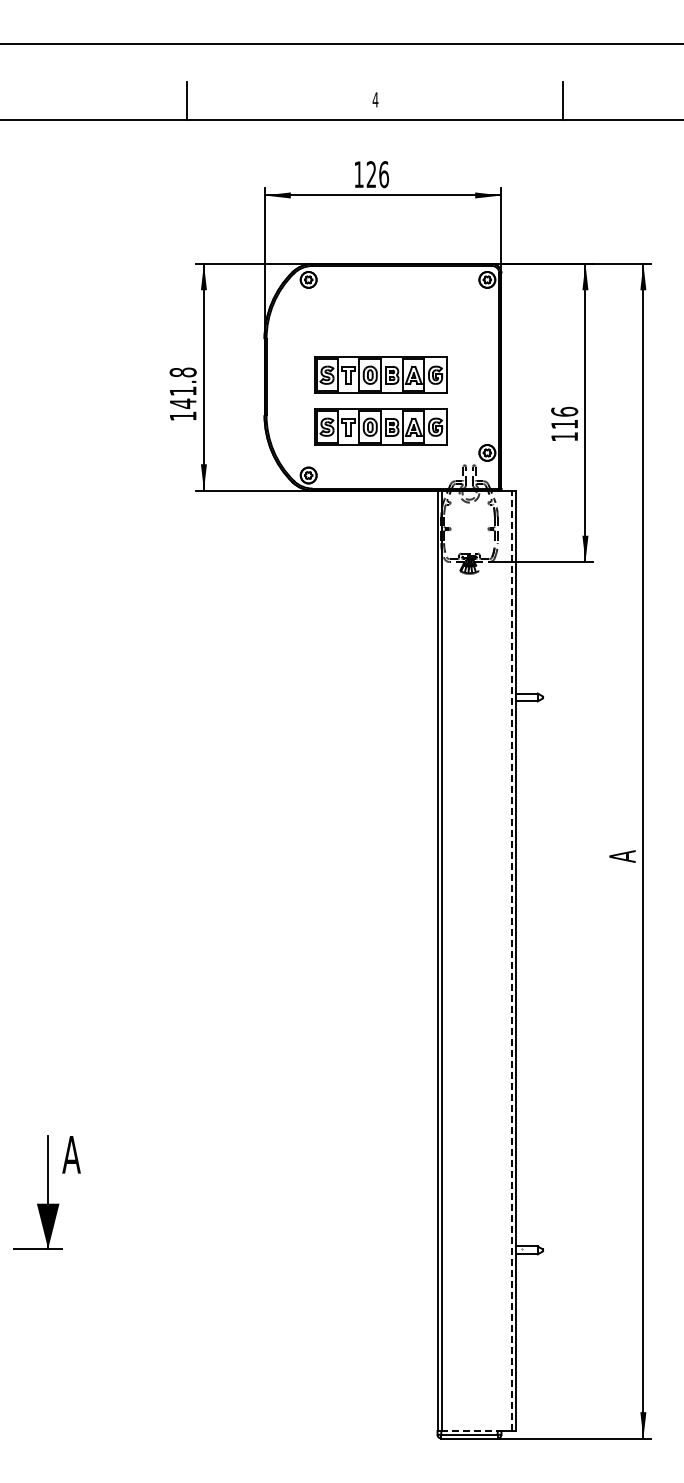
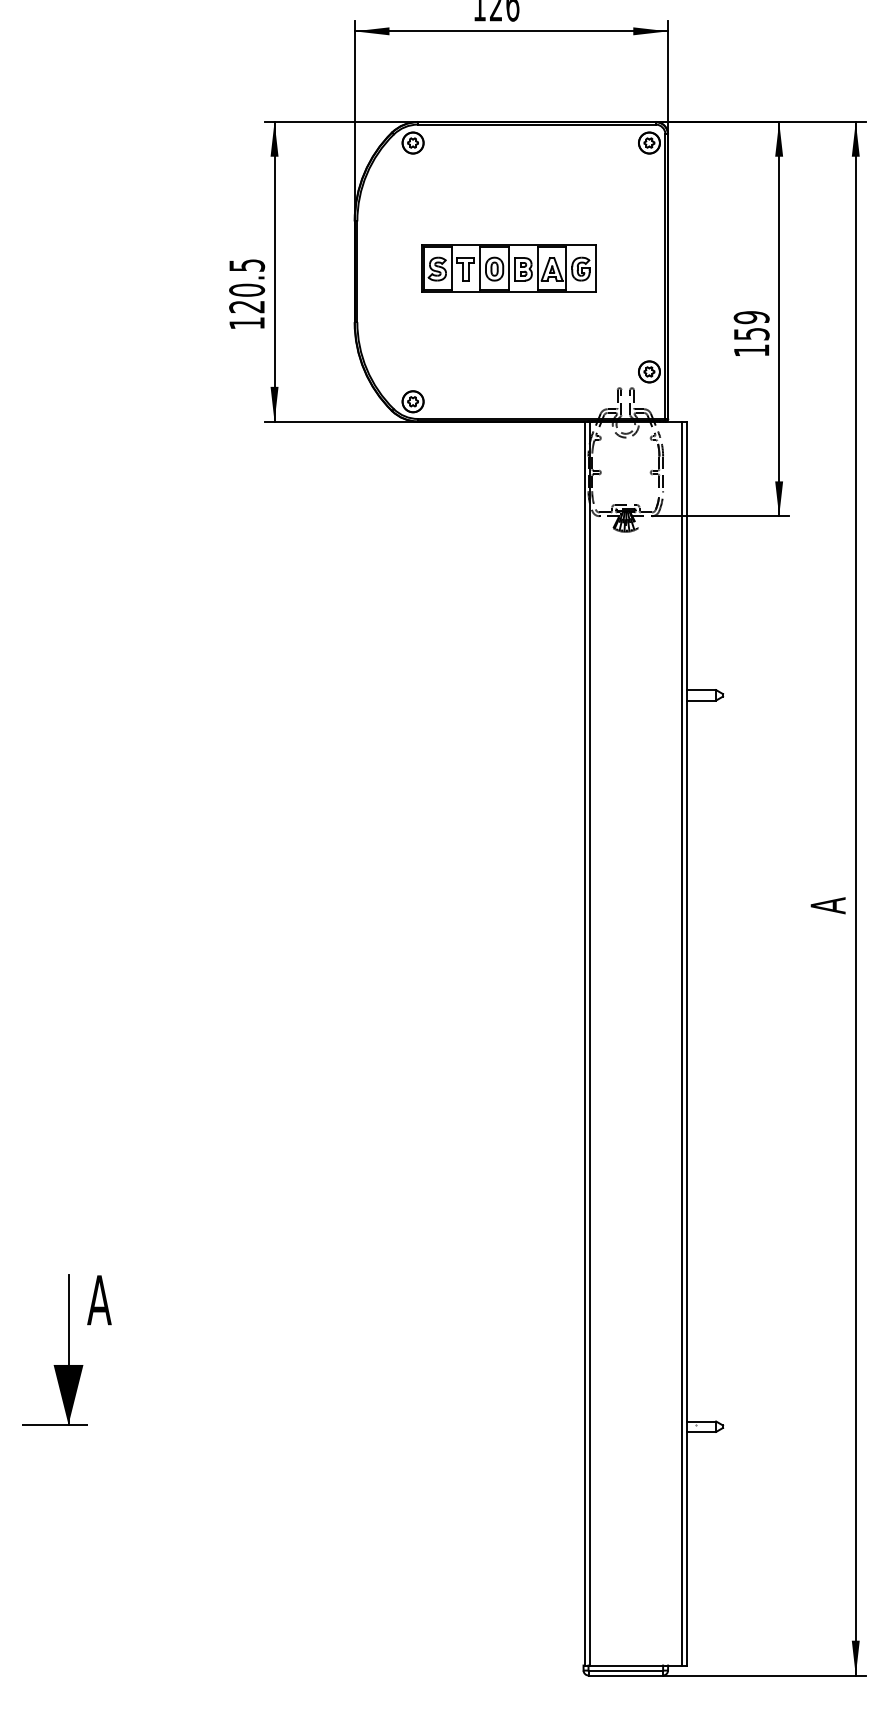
text: (182, 387) -> (246, 285), 141.8 -> 120.5
text: (564, 417) -> (751, 325), 116 -> 159
part: (380, 426) -> (508, 336), removed
line: (511, 960) -> (681, 1043), dashed -> solid
line: (470, 1430) -> (627, 1664), dashed -> solid

